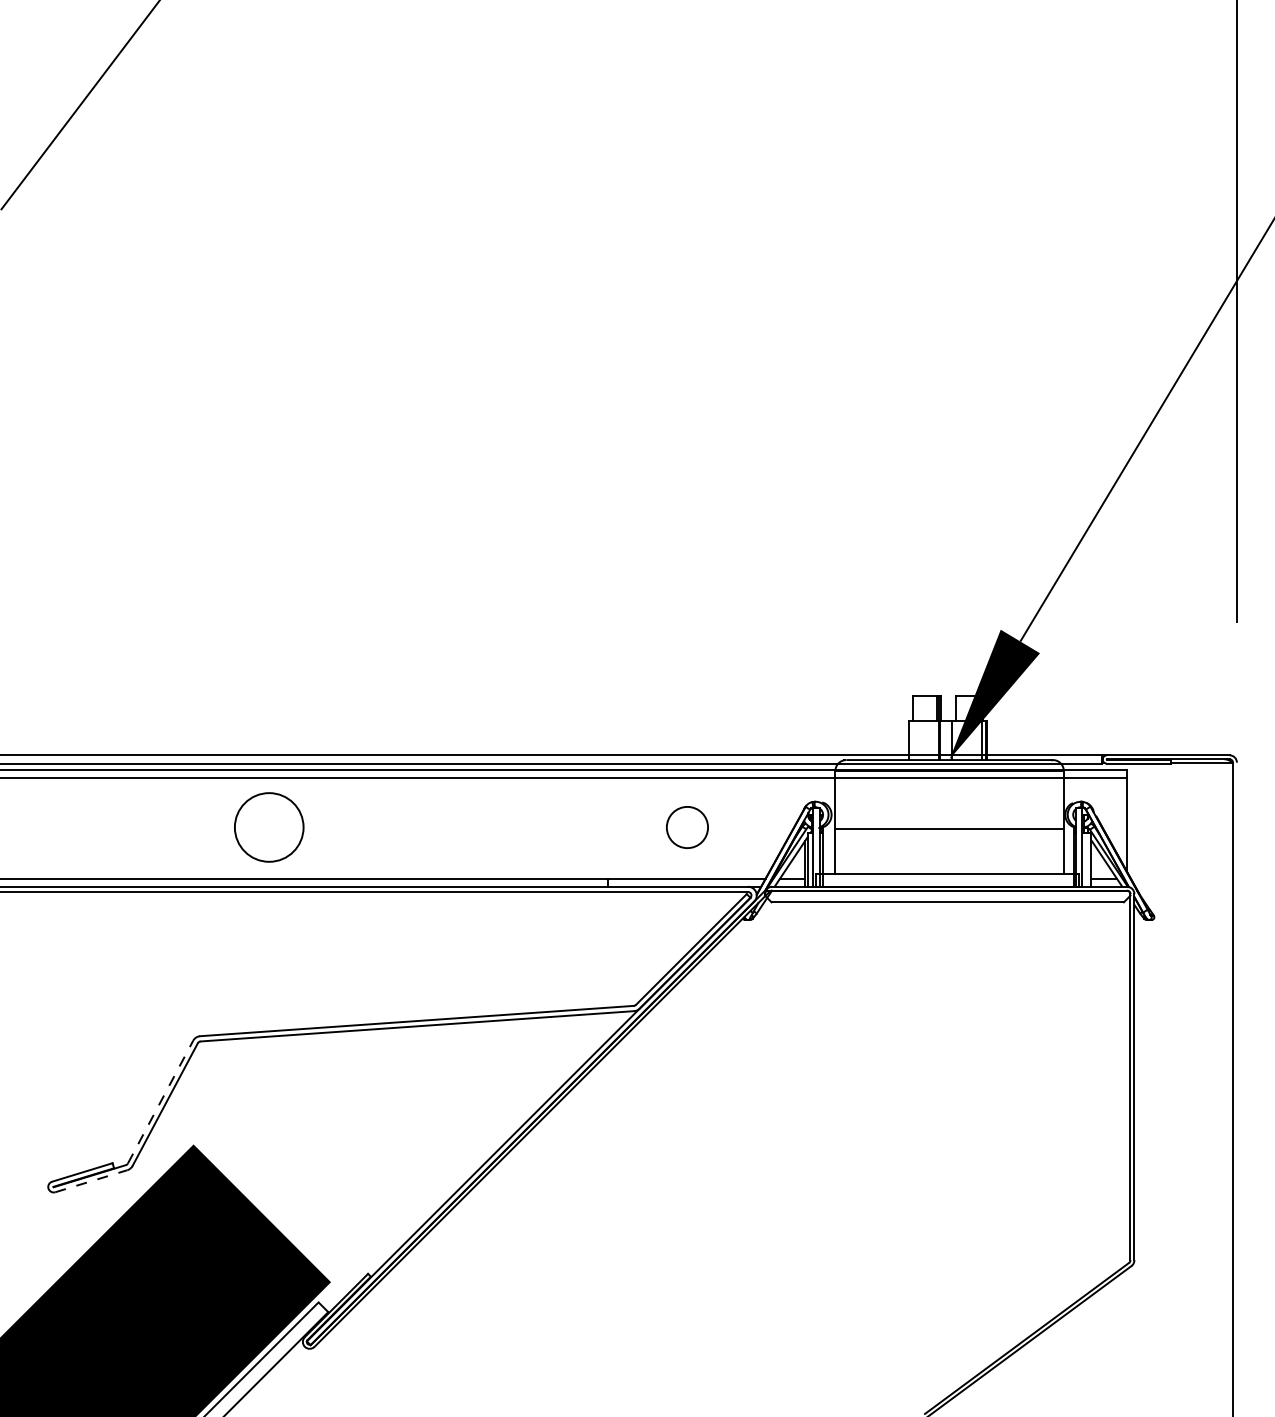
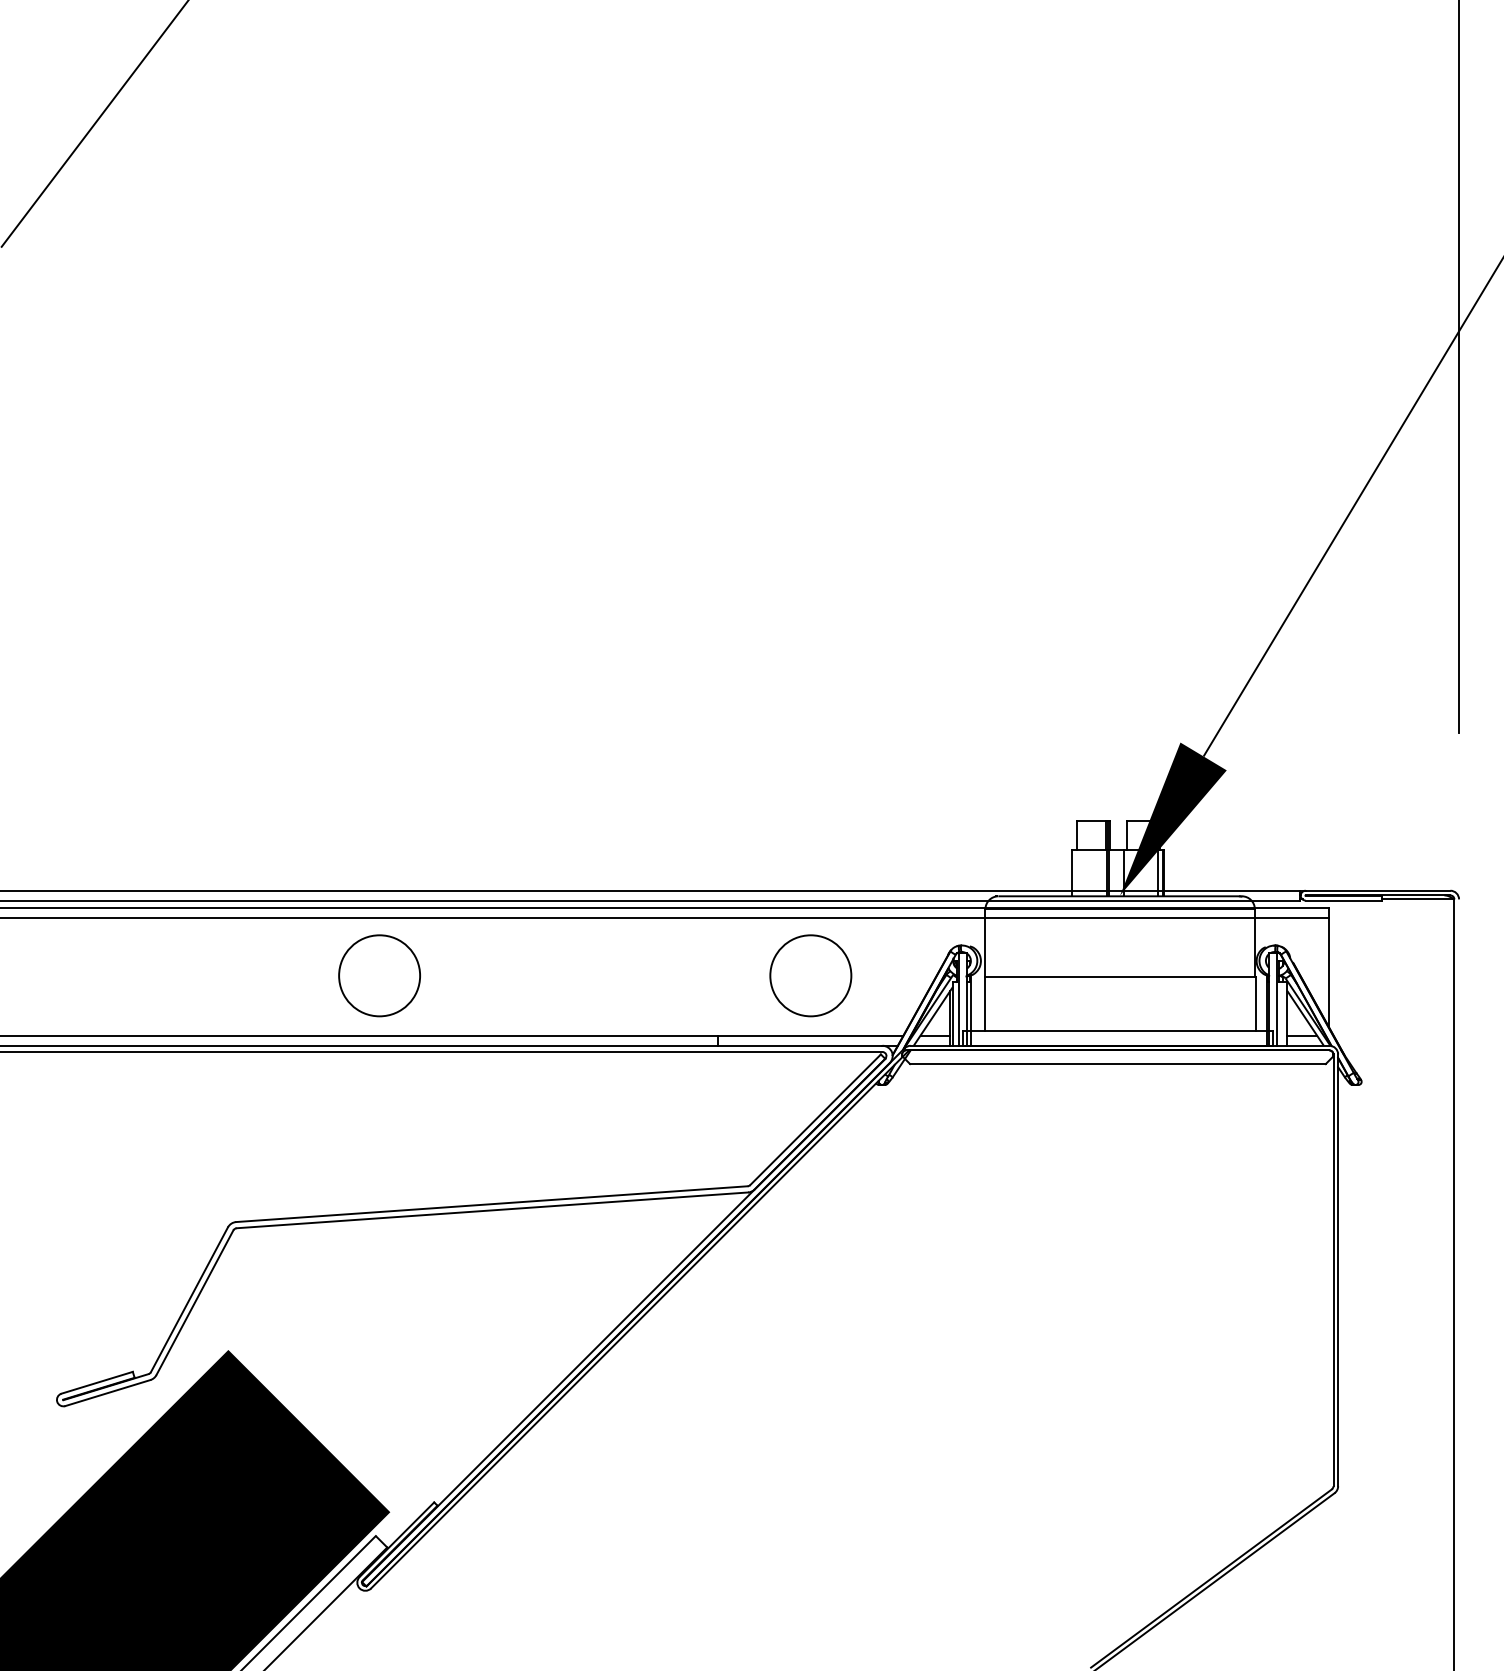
circle: (269, 827) -> (379, 975), moved
circle: (687, 827) -> (810, 975), size x1.67
line: (160, 1101) -> (189, 1299), dashed -> solid
line: (91, 1180) -> (108, 1392), dashed -> solid

